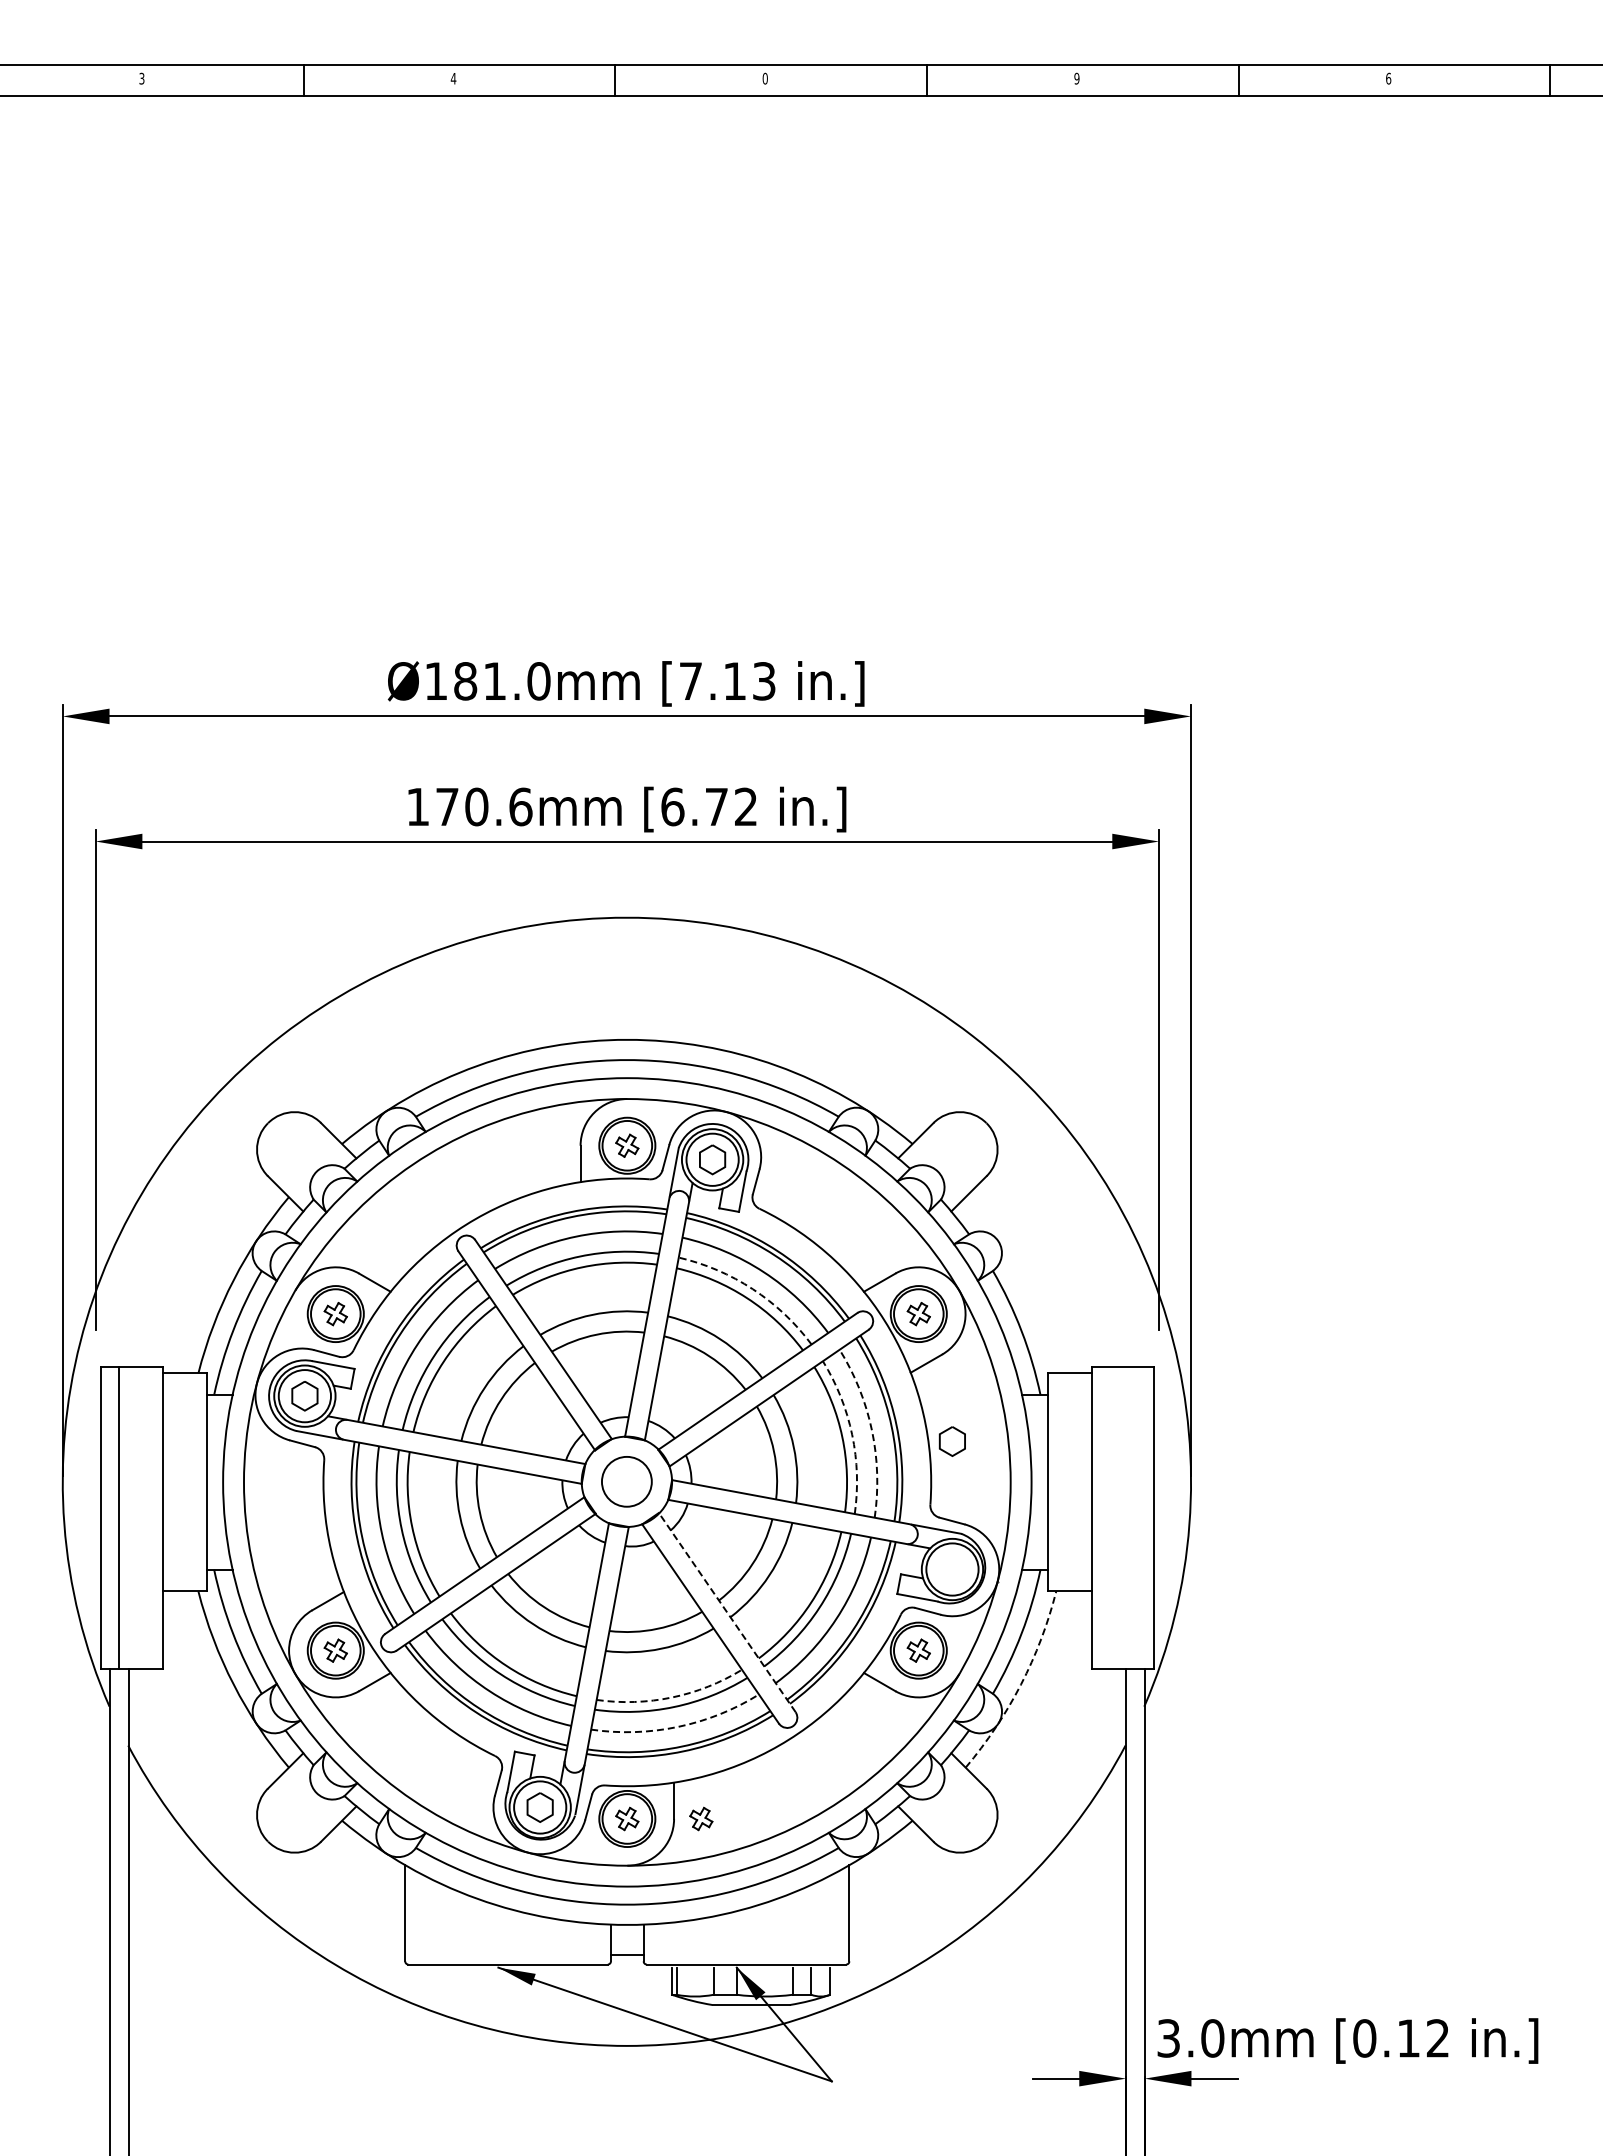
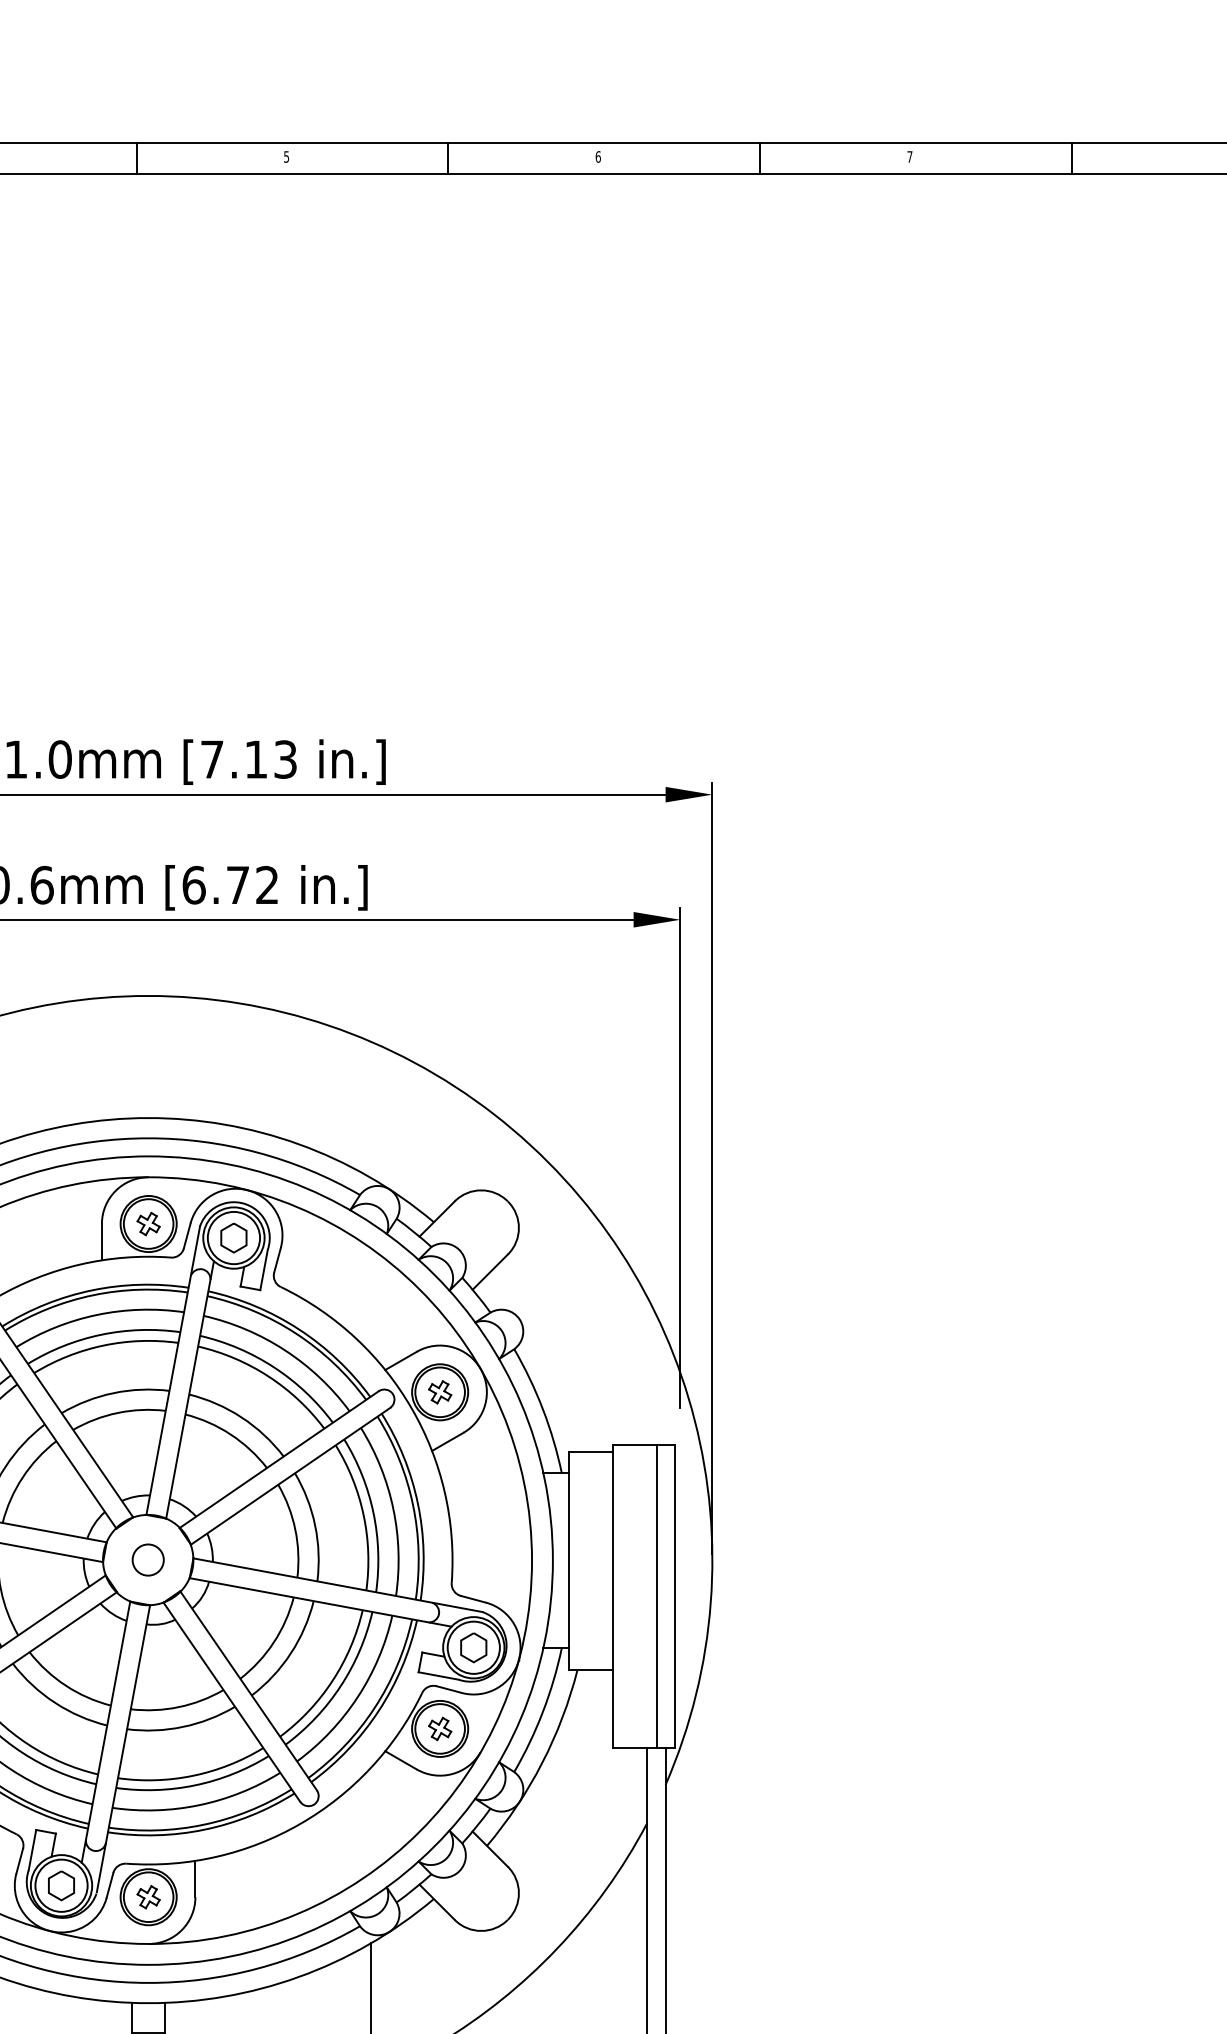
text: (764, 78) -> (285, 156), 0 -> 5
text: (1076, 78) -> (597, 156), 9 -> 6
text: (1388, 78) -> (909, 156), 6 -> 7
arc: (752, 1289) -> (273, 1367), dashed -> solid
arc: (872, 1430) -> (393, 1508), dashed -> solid
arc: (852, 1434) -> (373, 1512), dashed -> solid
part: (951, 1441) -> (472, 1647), moved
circle: (626, 1481) -> (147, 1559), size x0.62
line: (1135, 1518) -> (656, 1596), added
line: (727, 1612) -> (248, 1690), dashed -> solid
arc: (1020, 1684) -> (541, 1762), dashed -> solid
arc: (672, 1697) -> (193, 1775), dashed -> solid
arc: (678, 1726) -> (199, 1804), dashed -> solid
part: (701, 1818) -> (222, 1896), removed

